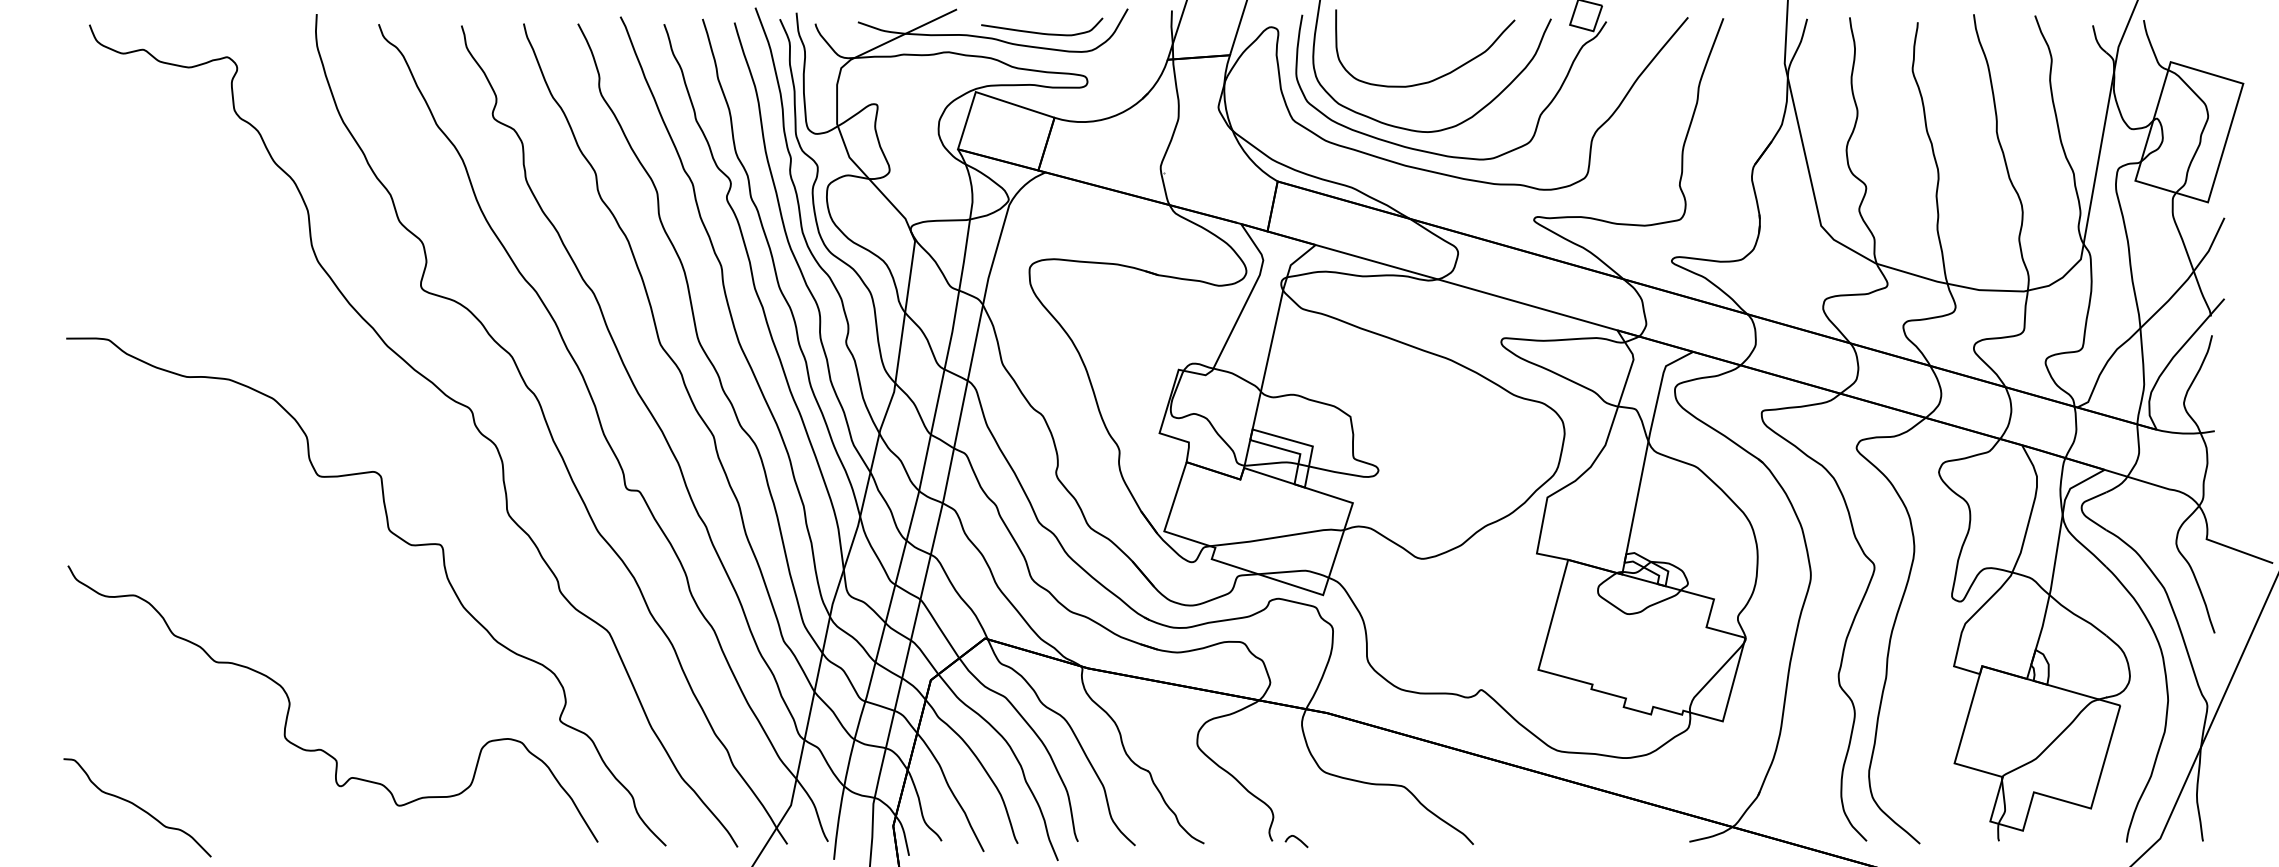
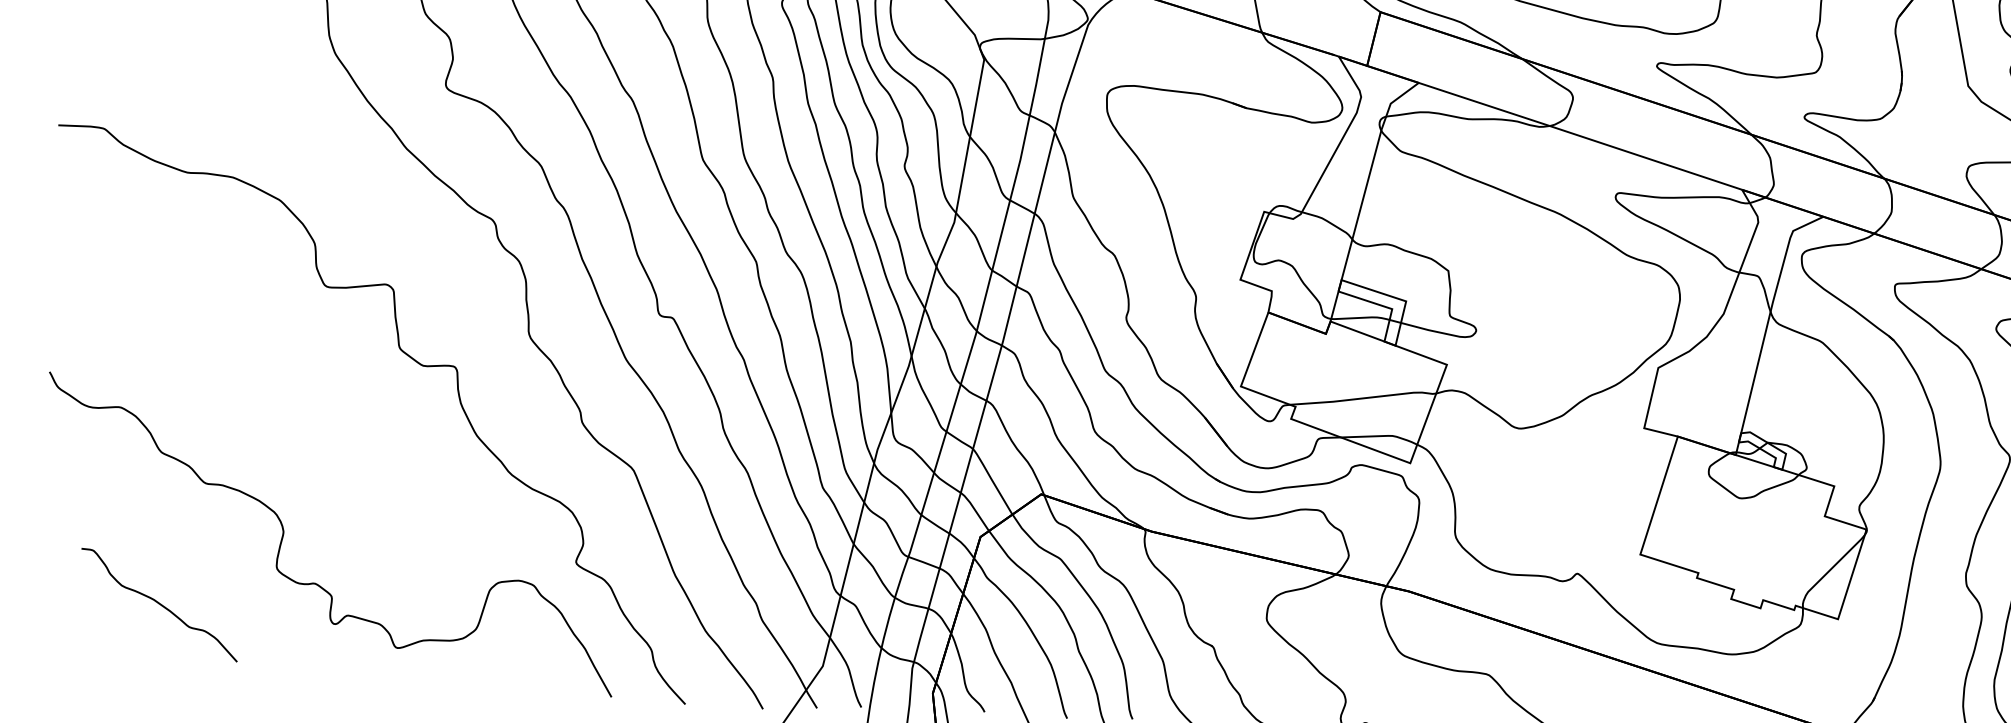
curve: (137, 807) -> (159, 604), moved

